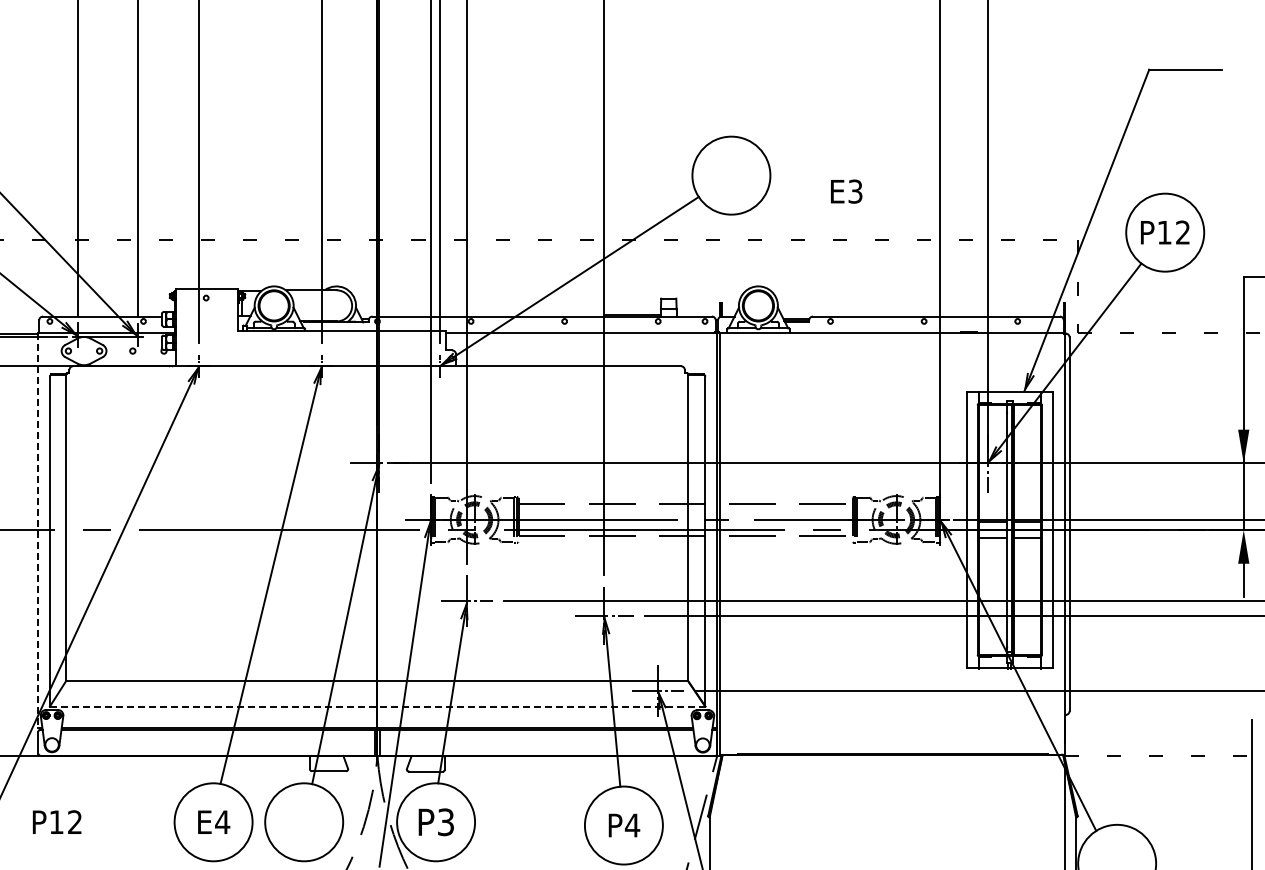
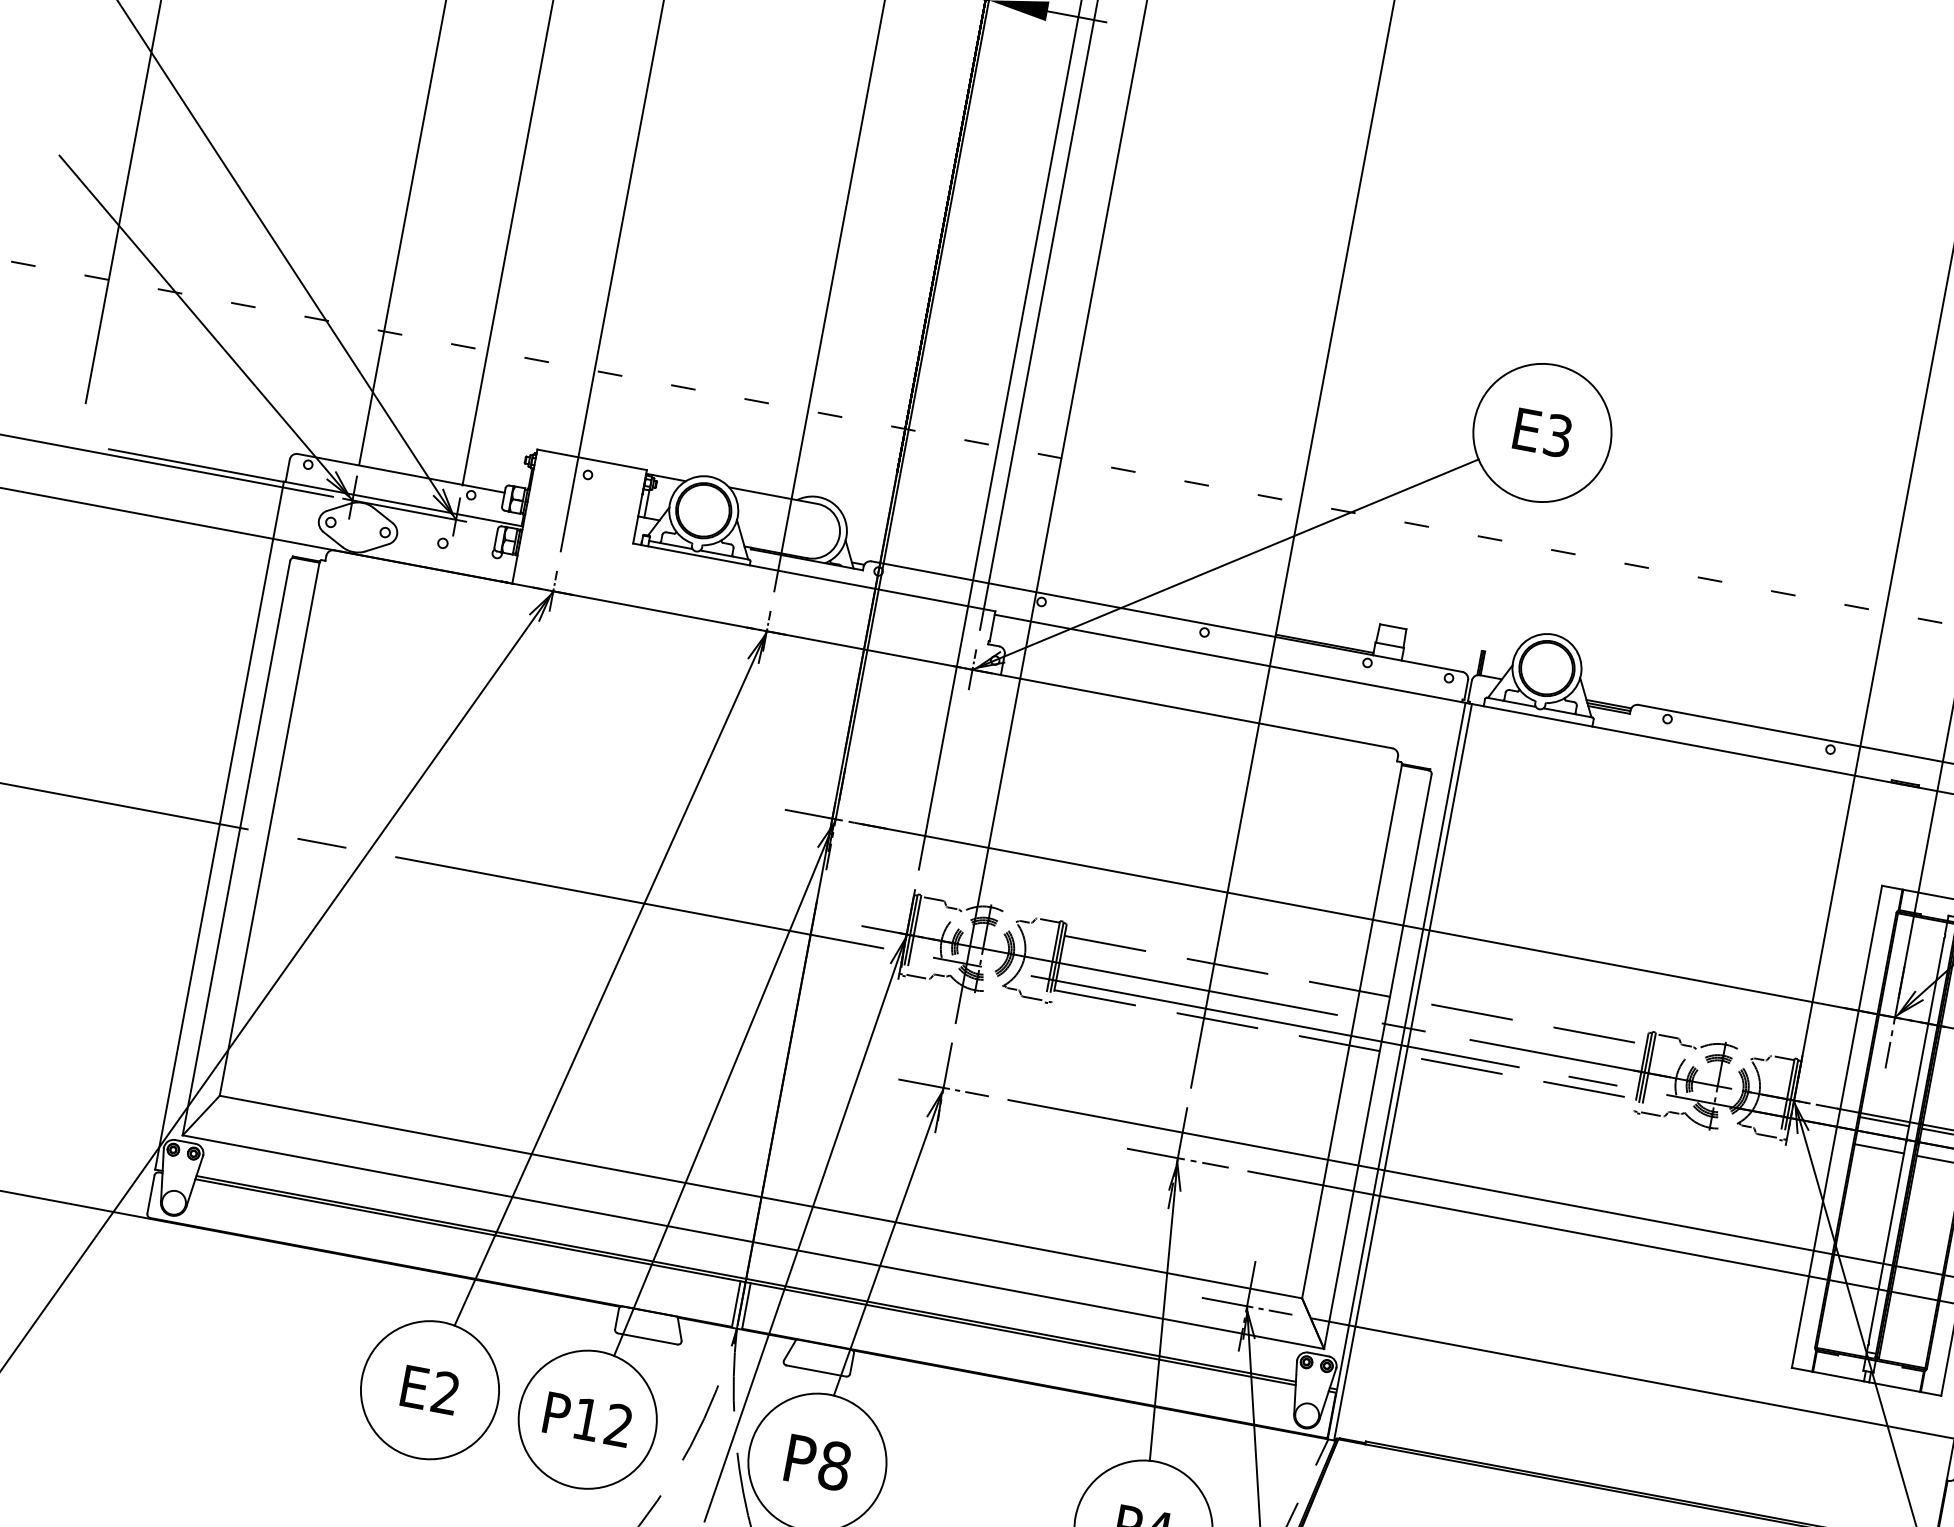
text: (846, 191) -> (1542, 432), moved
line: (38, 530) -> (220, 825), dashed -> solid
line: (377, 706) -> (753, 1241), dashed -> solid
text: (57, 821) -> (588, 1418), moved
text: (222, 821) -> (445, 1391), E4 -> E2
text: (445, 822) -> (833, 1466), P3 -> P8

